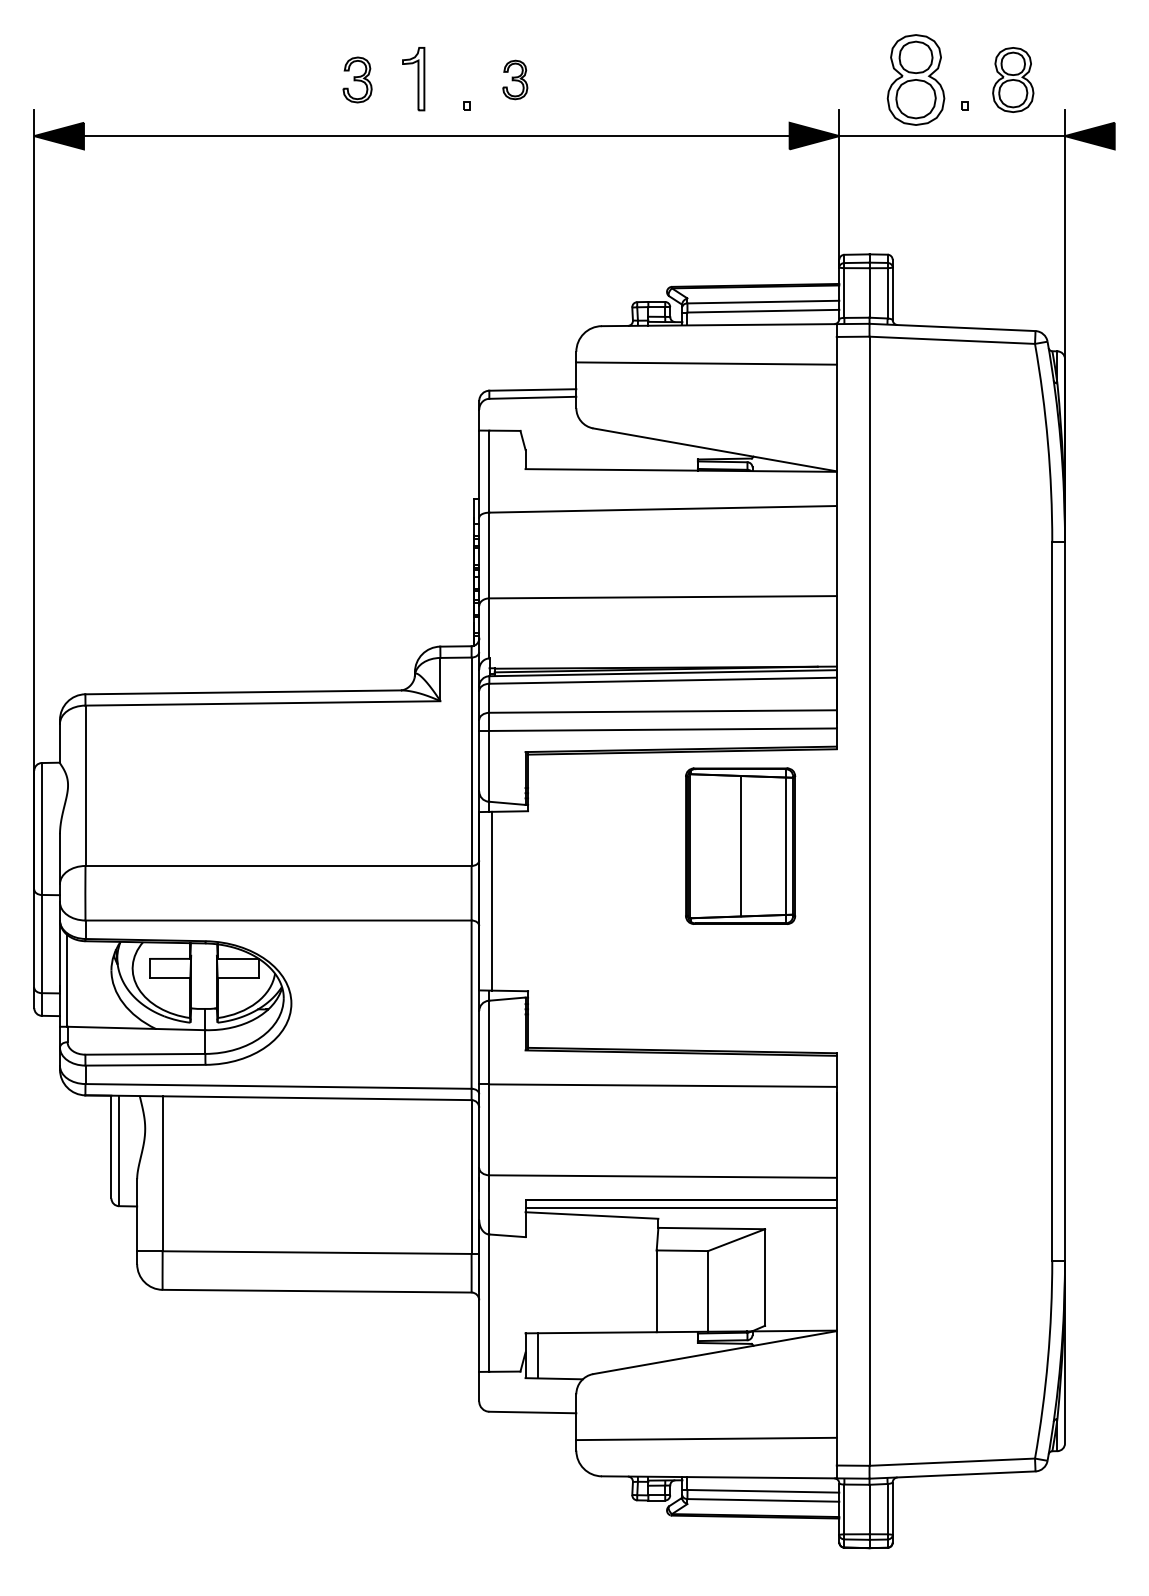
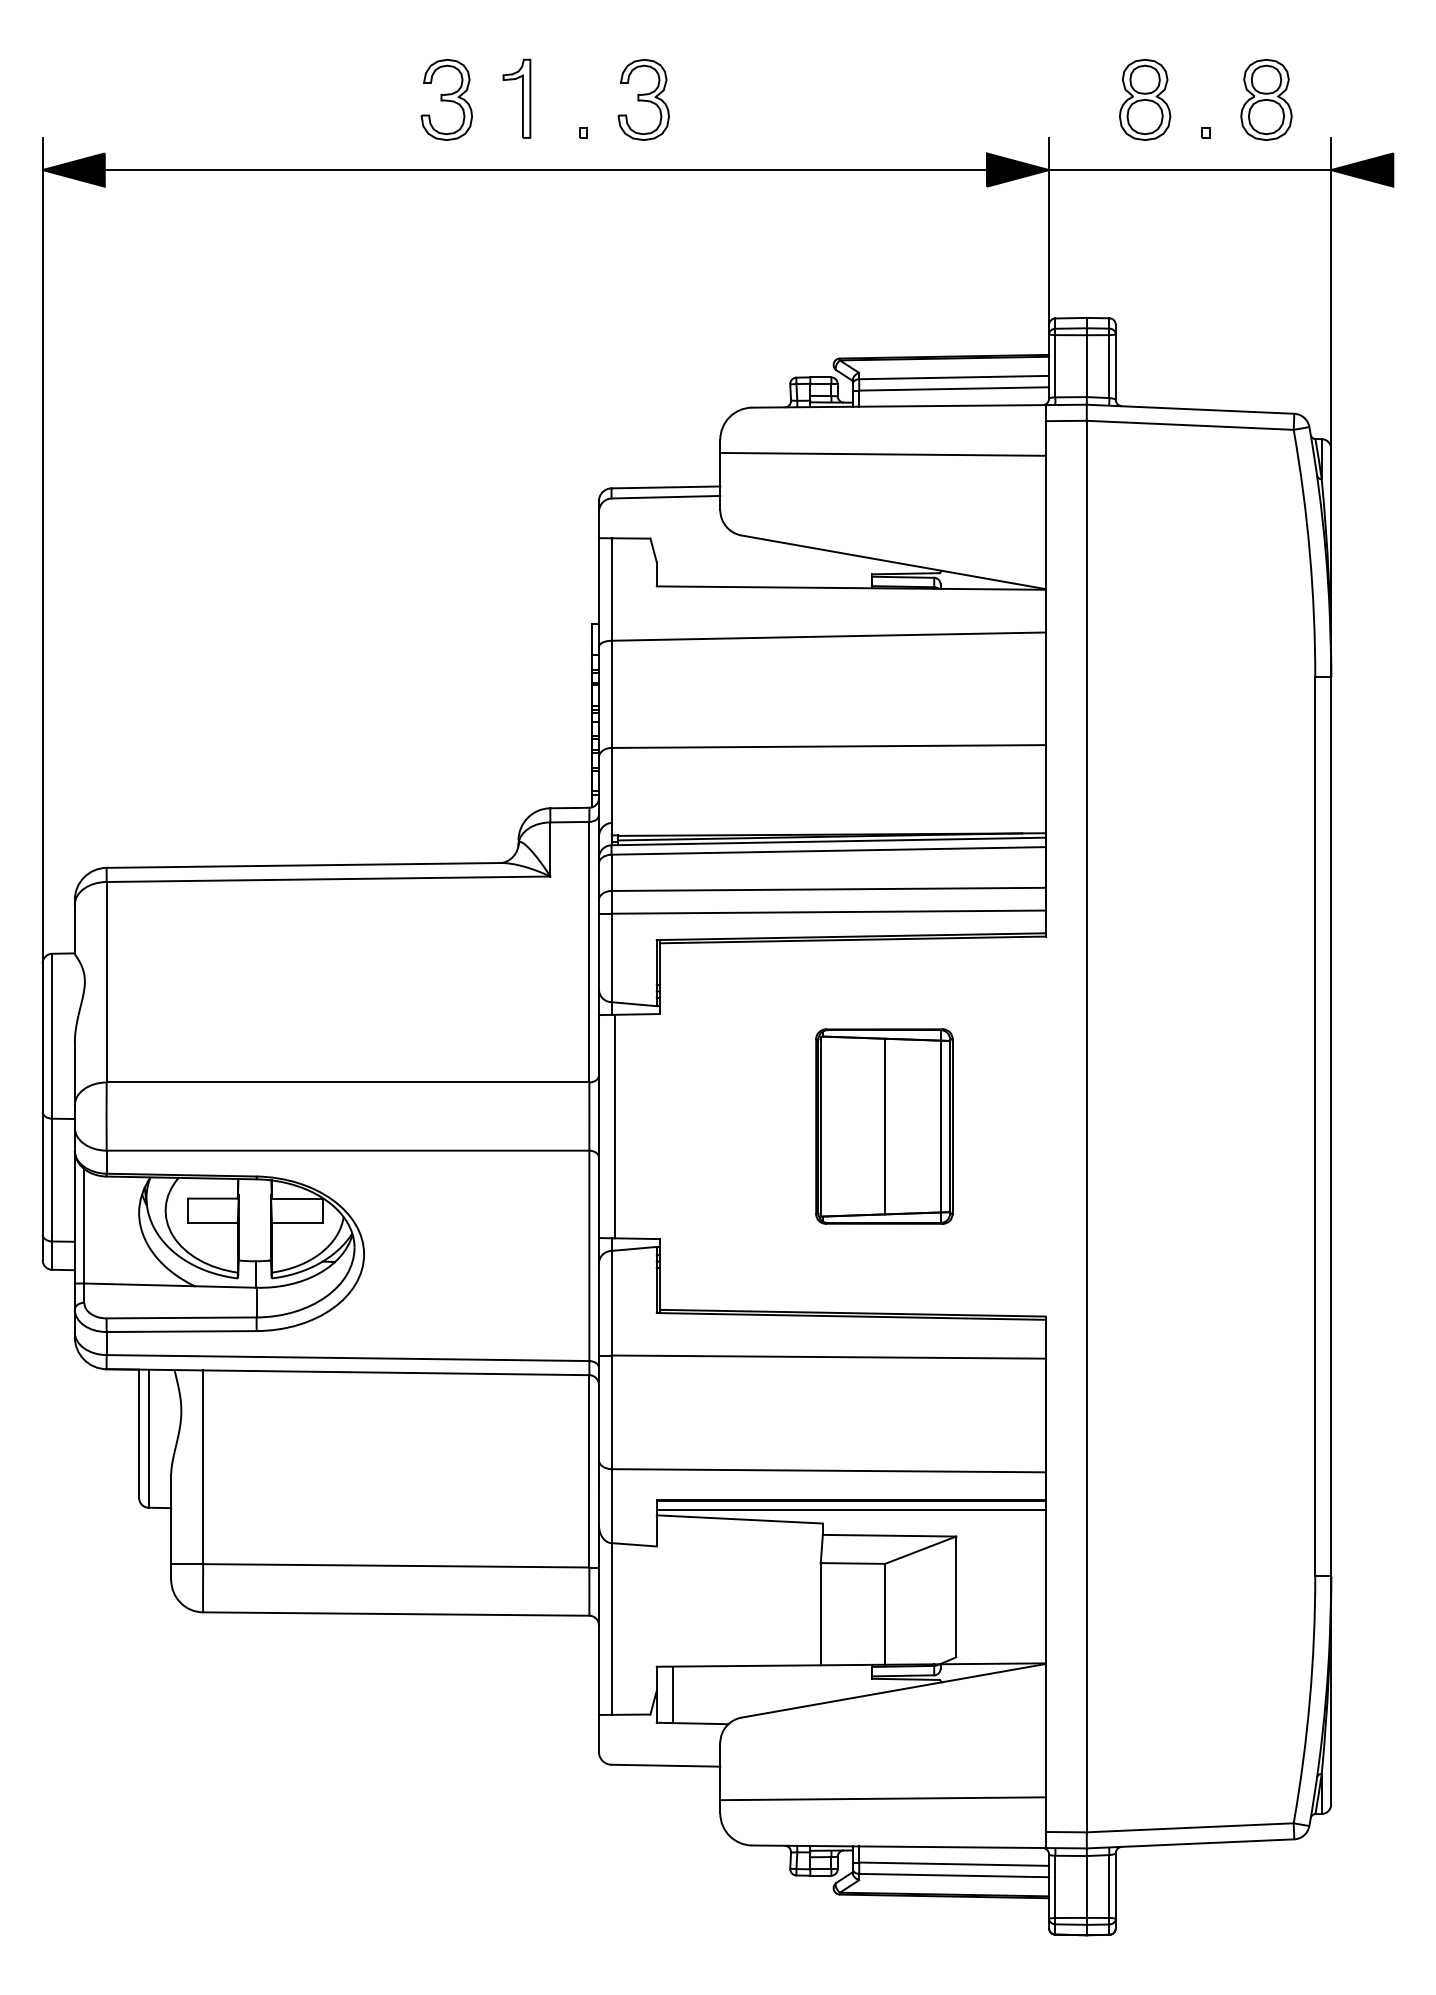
part: (357, 79) -> (446, 99), size x1.43
part: (515, 79) -> (644, 99), size x1.67
part: (916, 79) -> (1145, 99), size x0.71
part: (740, 845) -> (884, 1125), moved

